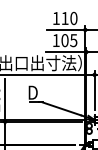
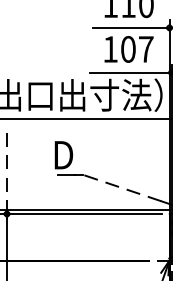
text: (73, 40) -> (145, 49), 105 -> 107
line: (5, 100) -> (7, 170), solid -> dashed
line: (61, 108) -> (121, 187), solid -> dashed

